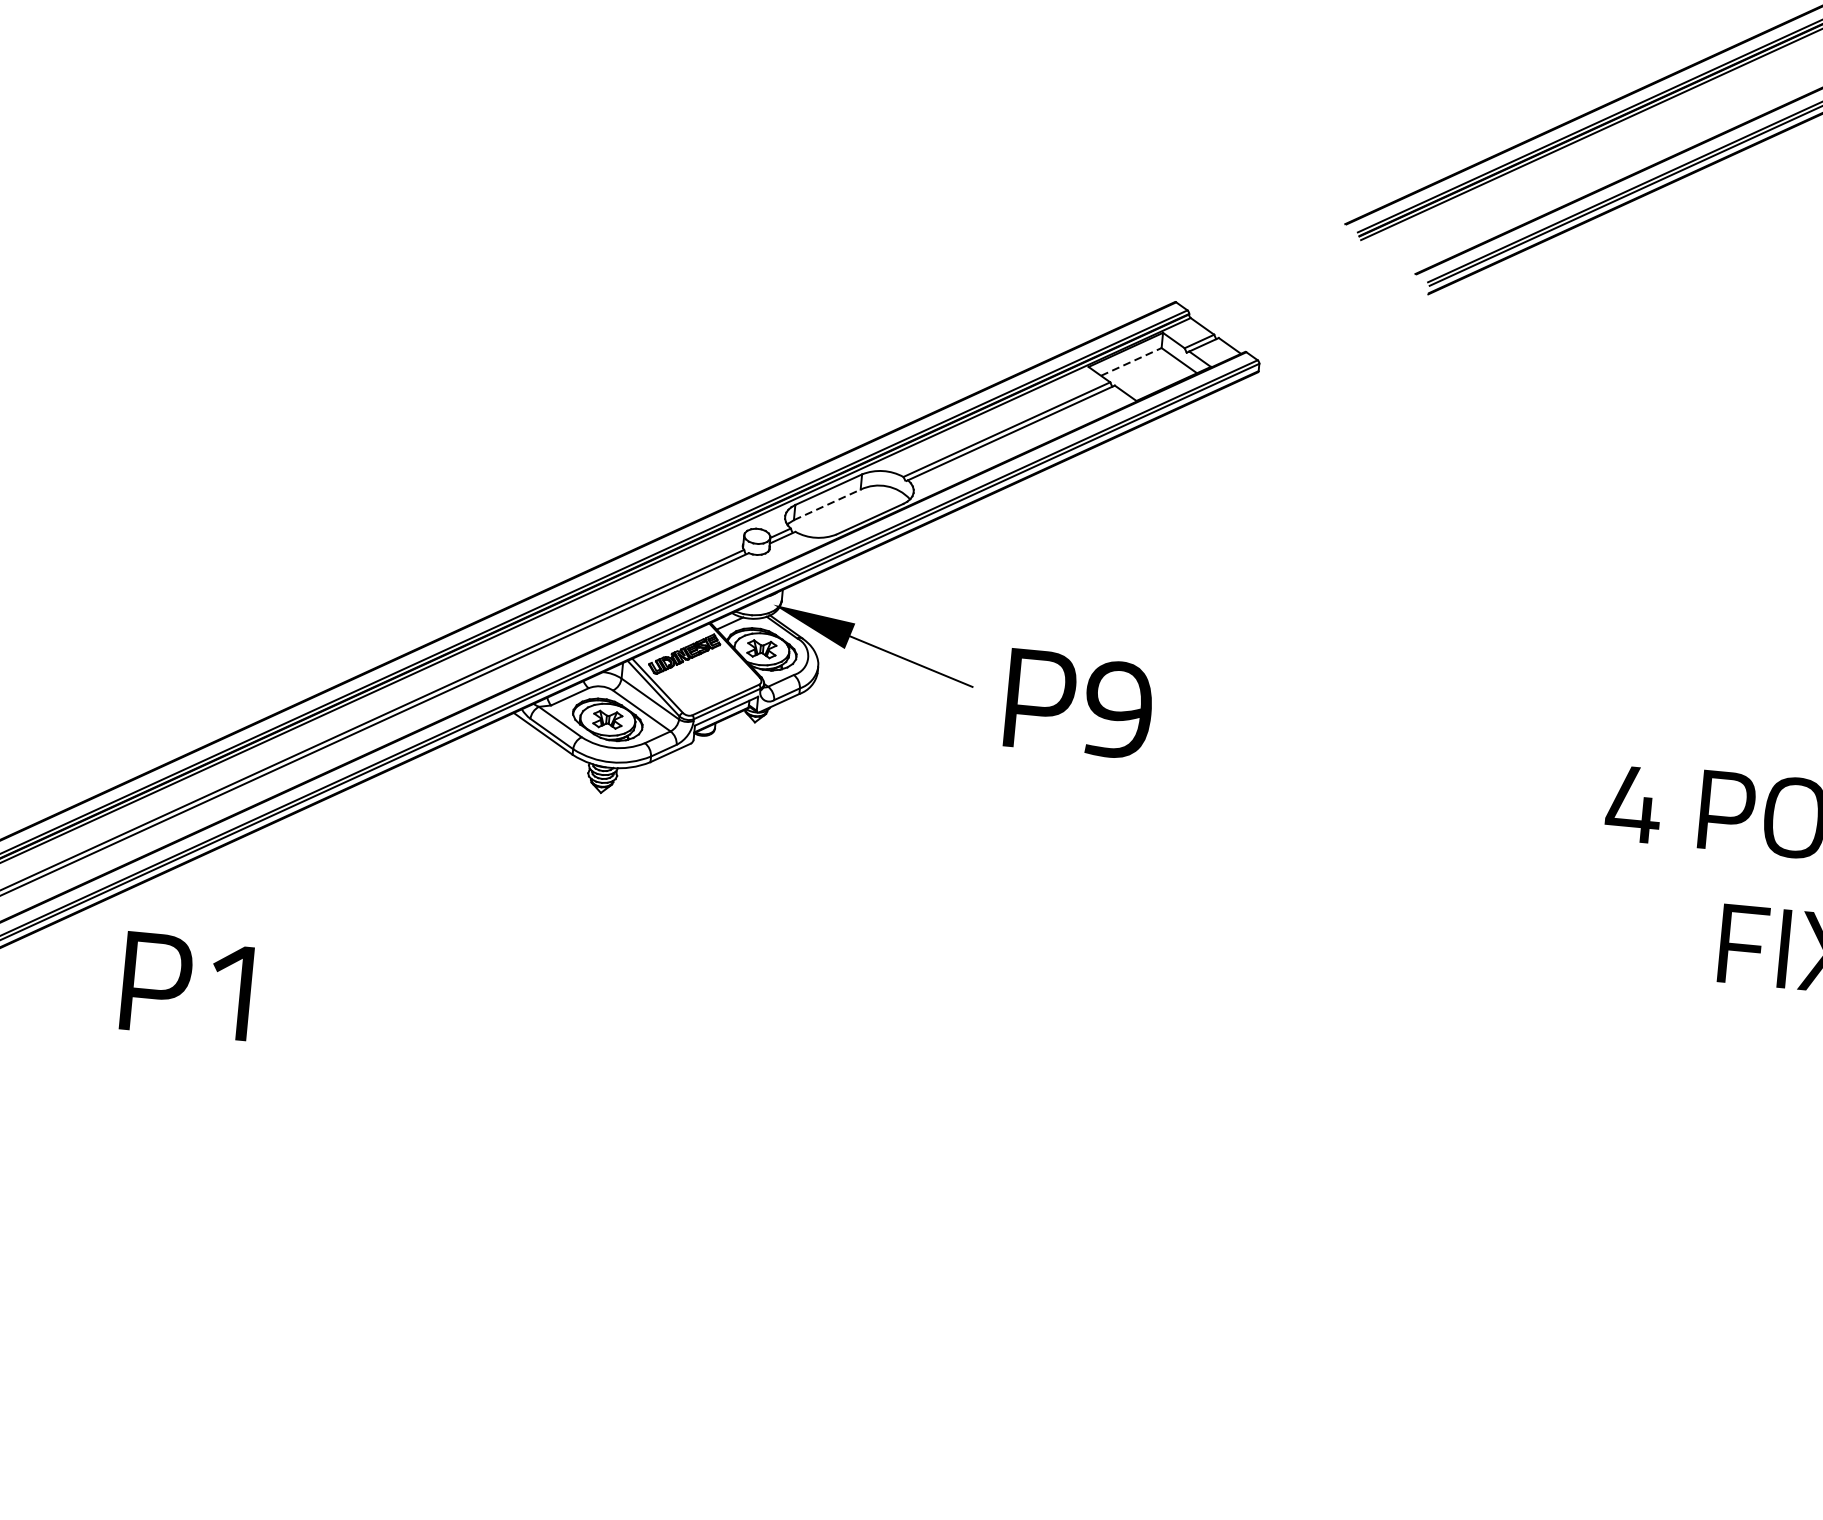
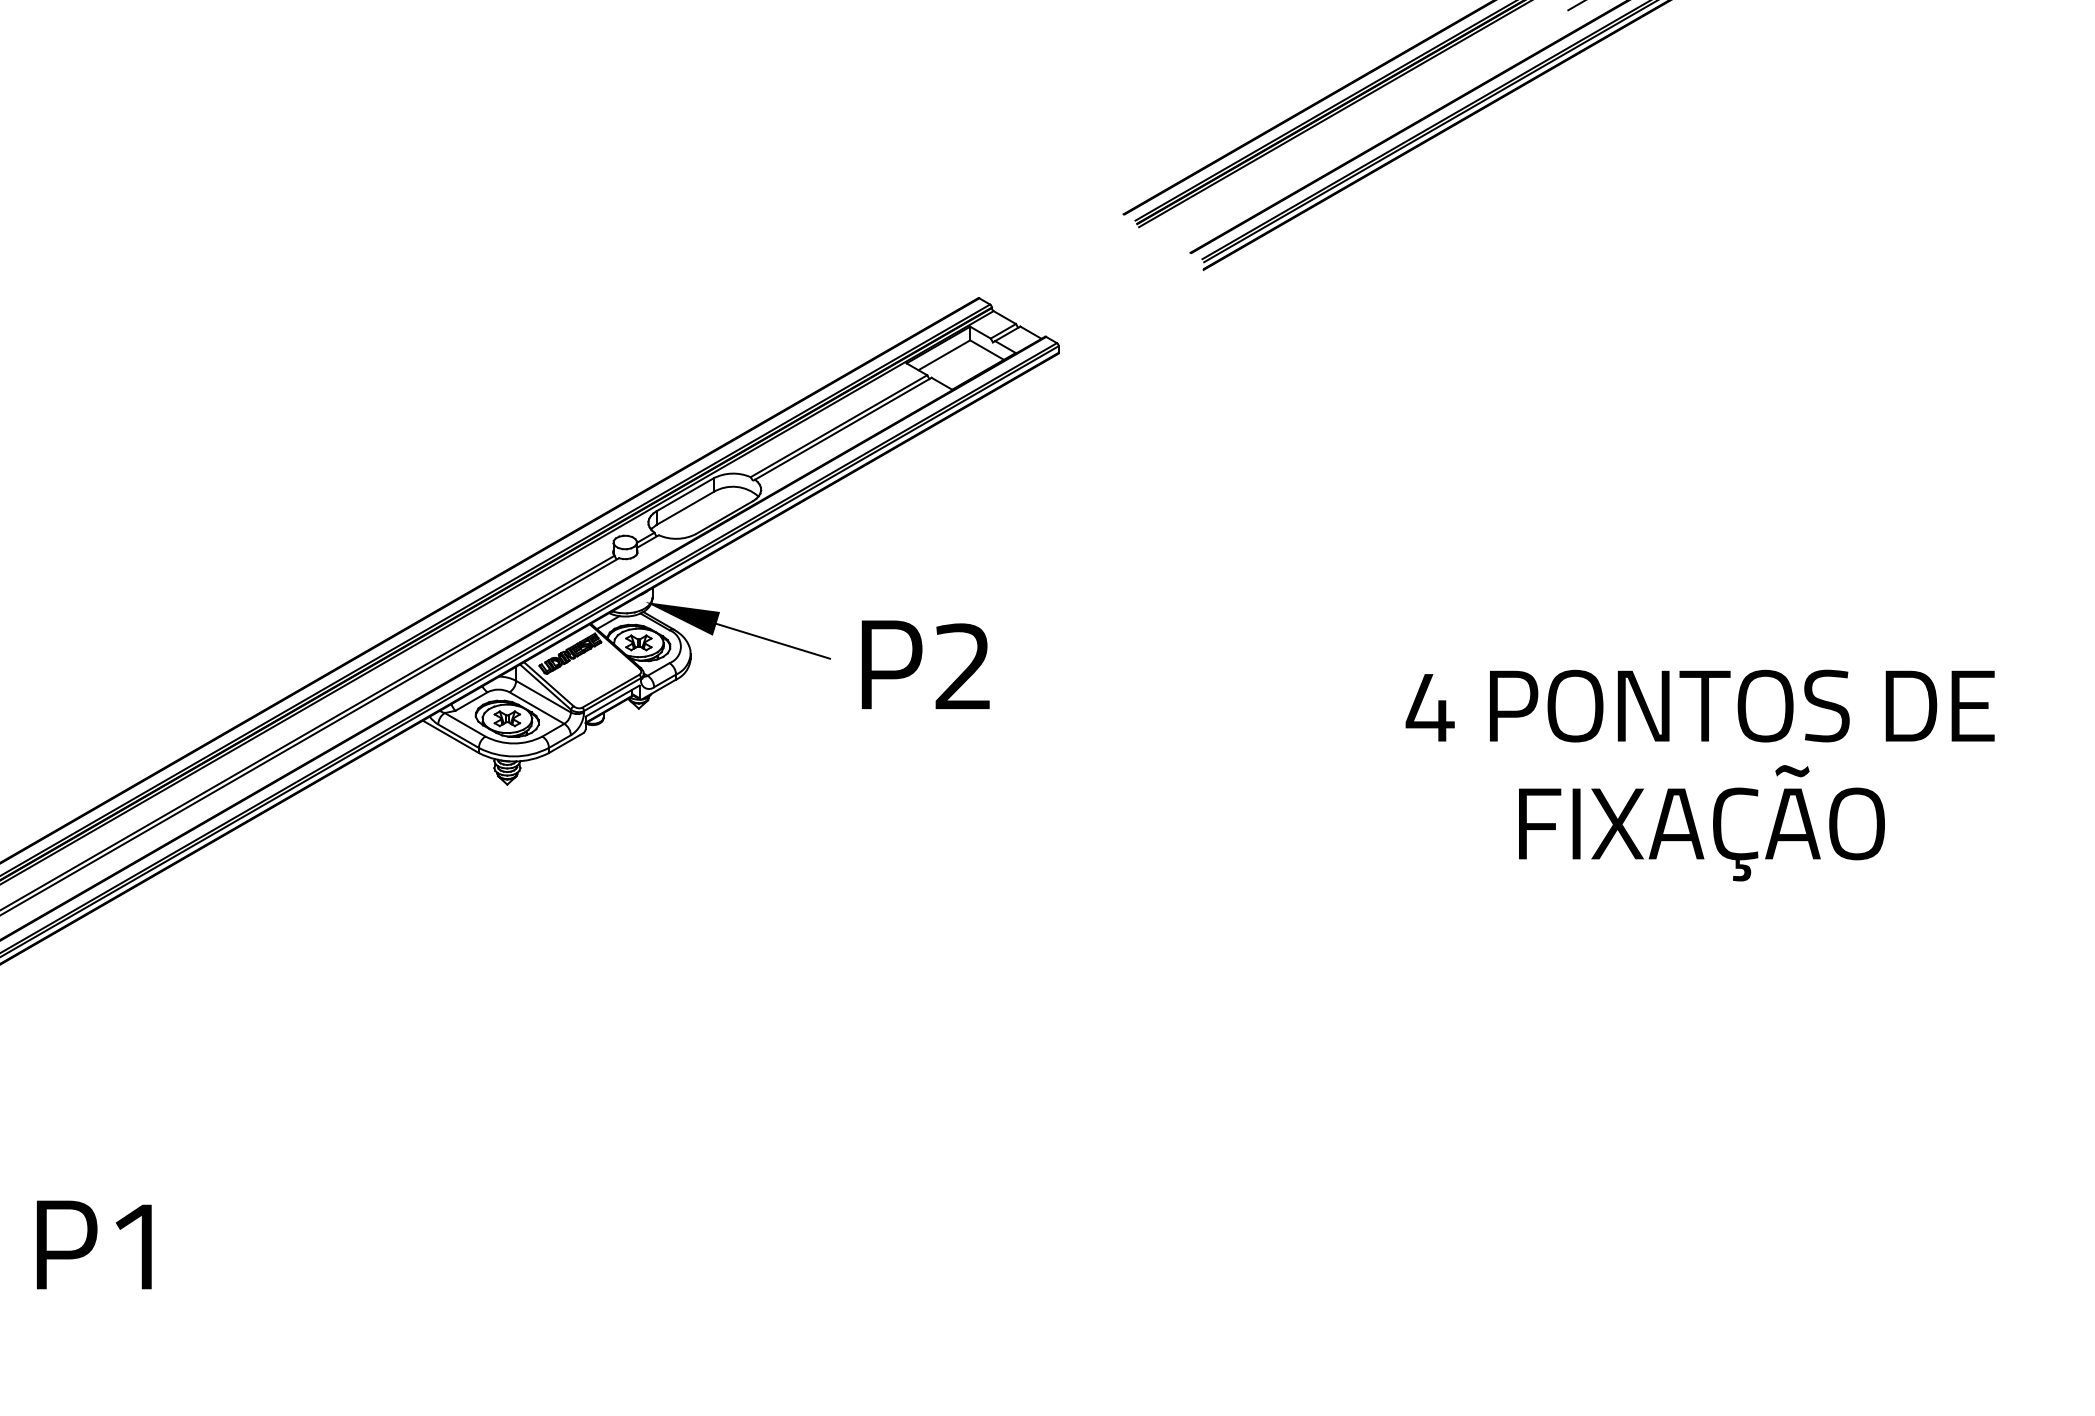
line: (1131, 362) -> (944, 355), dashed -> solid
line: (827, 504) -> (685, 508), dashed -> solid
text: (1117, 709) -> (961, 666), P9 -> P2
text: (187, 985) -> (94, 1244), moved

